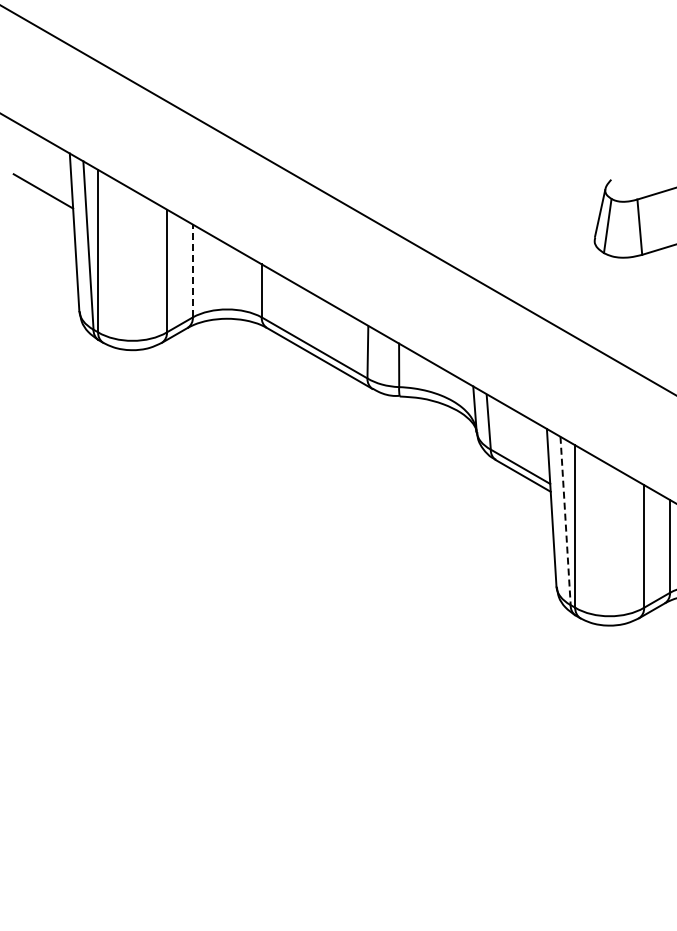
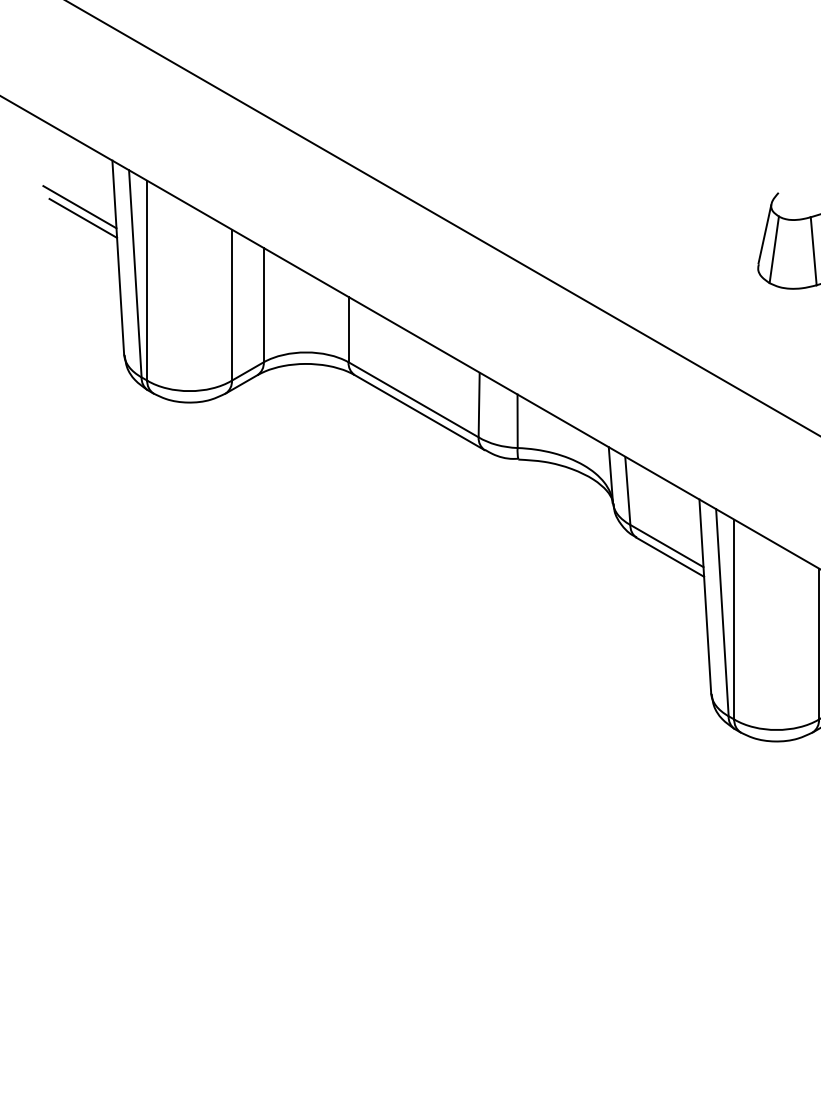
line: (45, 200) -> (82, 218), added
line: (192, 270) -> (263, 304), dashed -> solid
line: (565, 521) -> (722, 613), dashed -> solid

